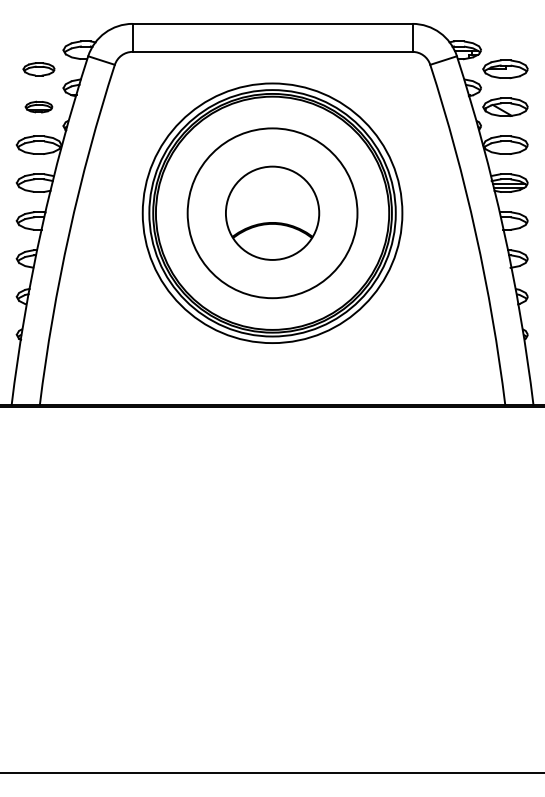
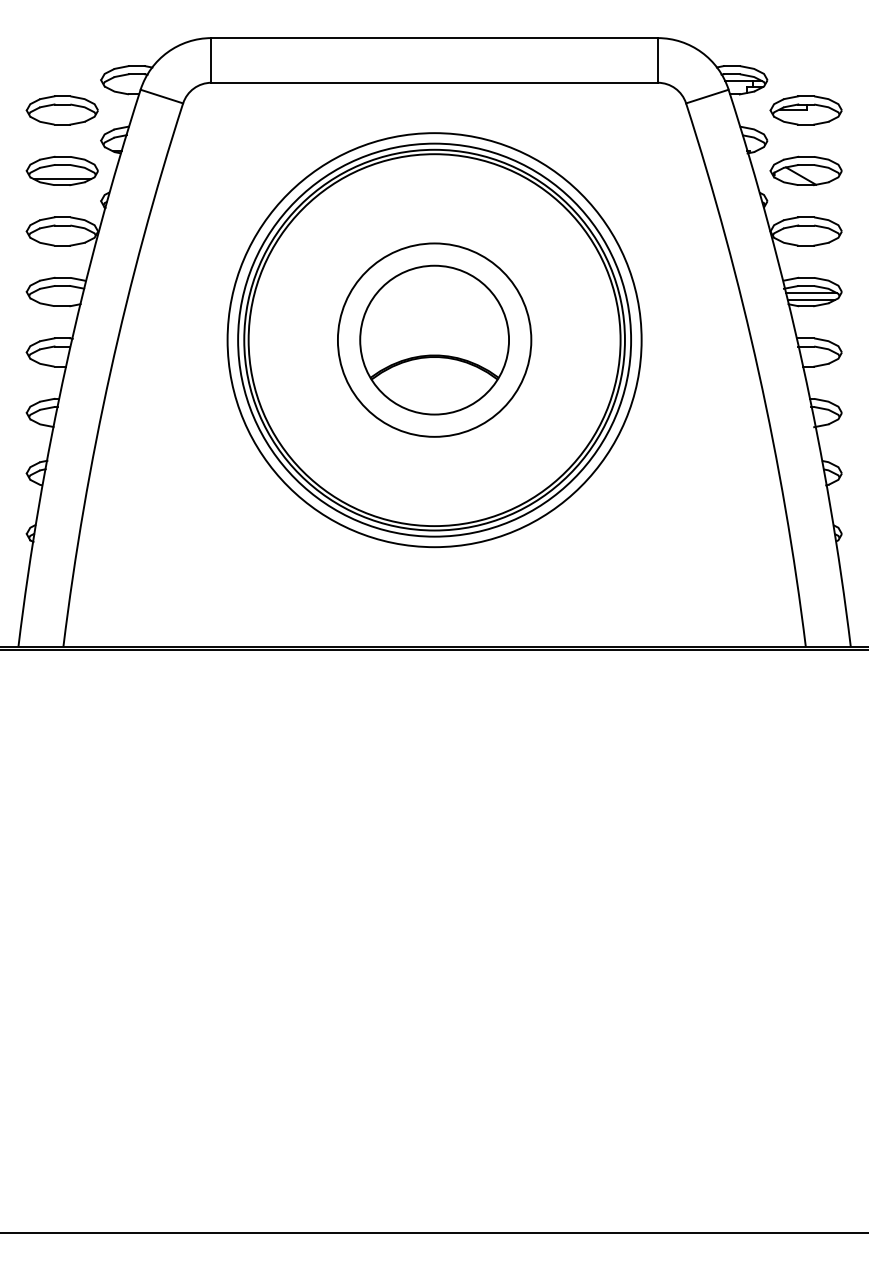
part: (38, 69) -> (61, 110), size x1.43
part: (38, 106) -> (61, 169), size x1.67
circle: (272, 212) -> (434, 338), size x0.71

